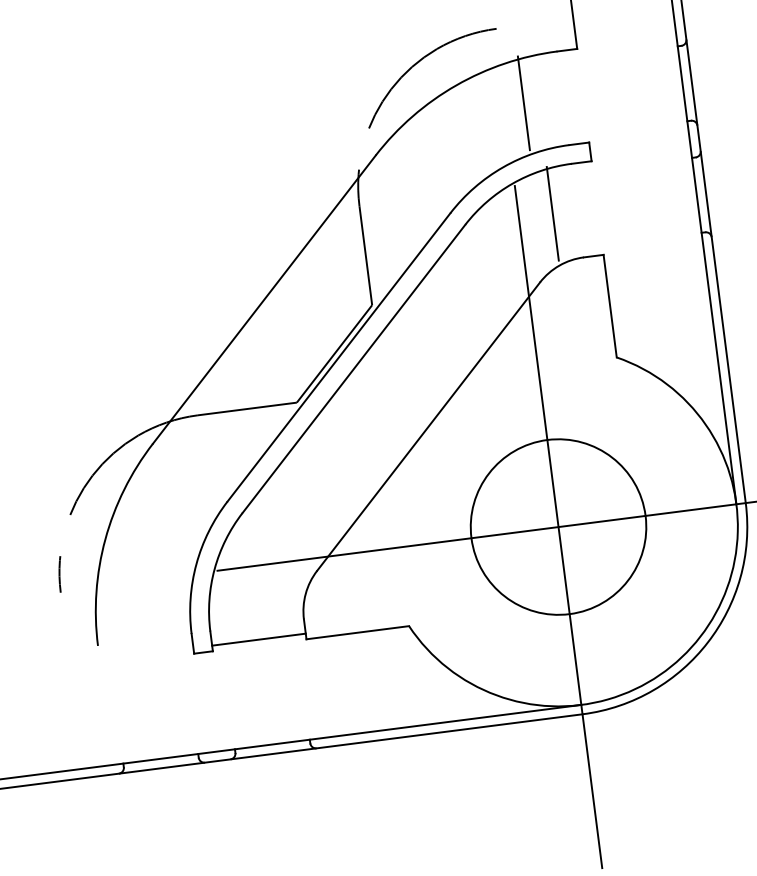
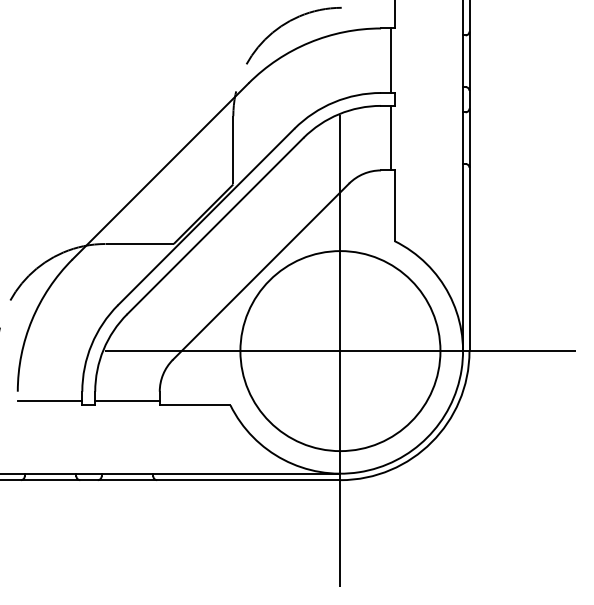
line: (523, 103) -> (390, 60), moved
line: (552, 212) -> (390, 137), moved
circle: (558, 527) -> (340, 351), size x1.67
line: (145, 654) -> (49, 401), added

